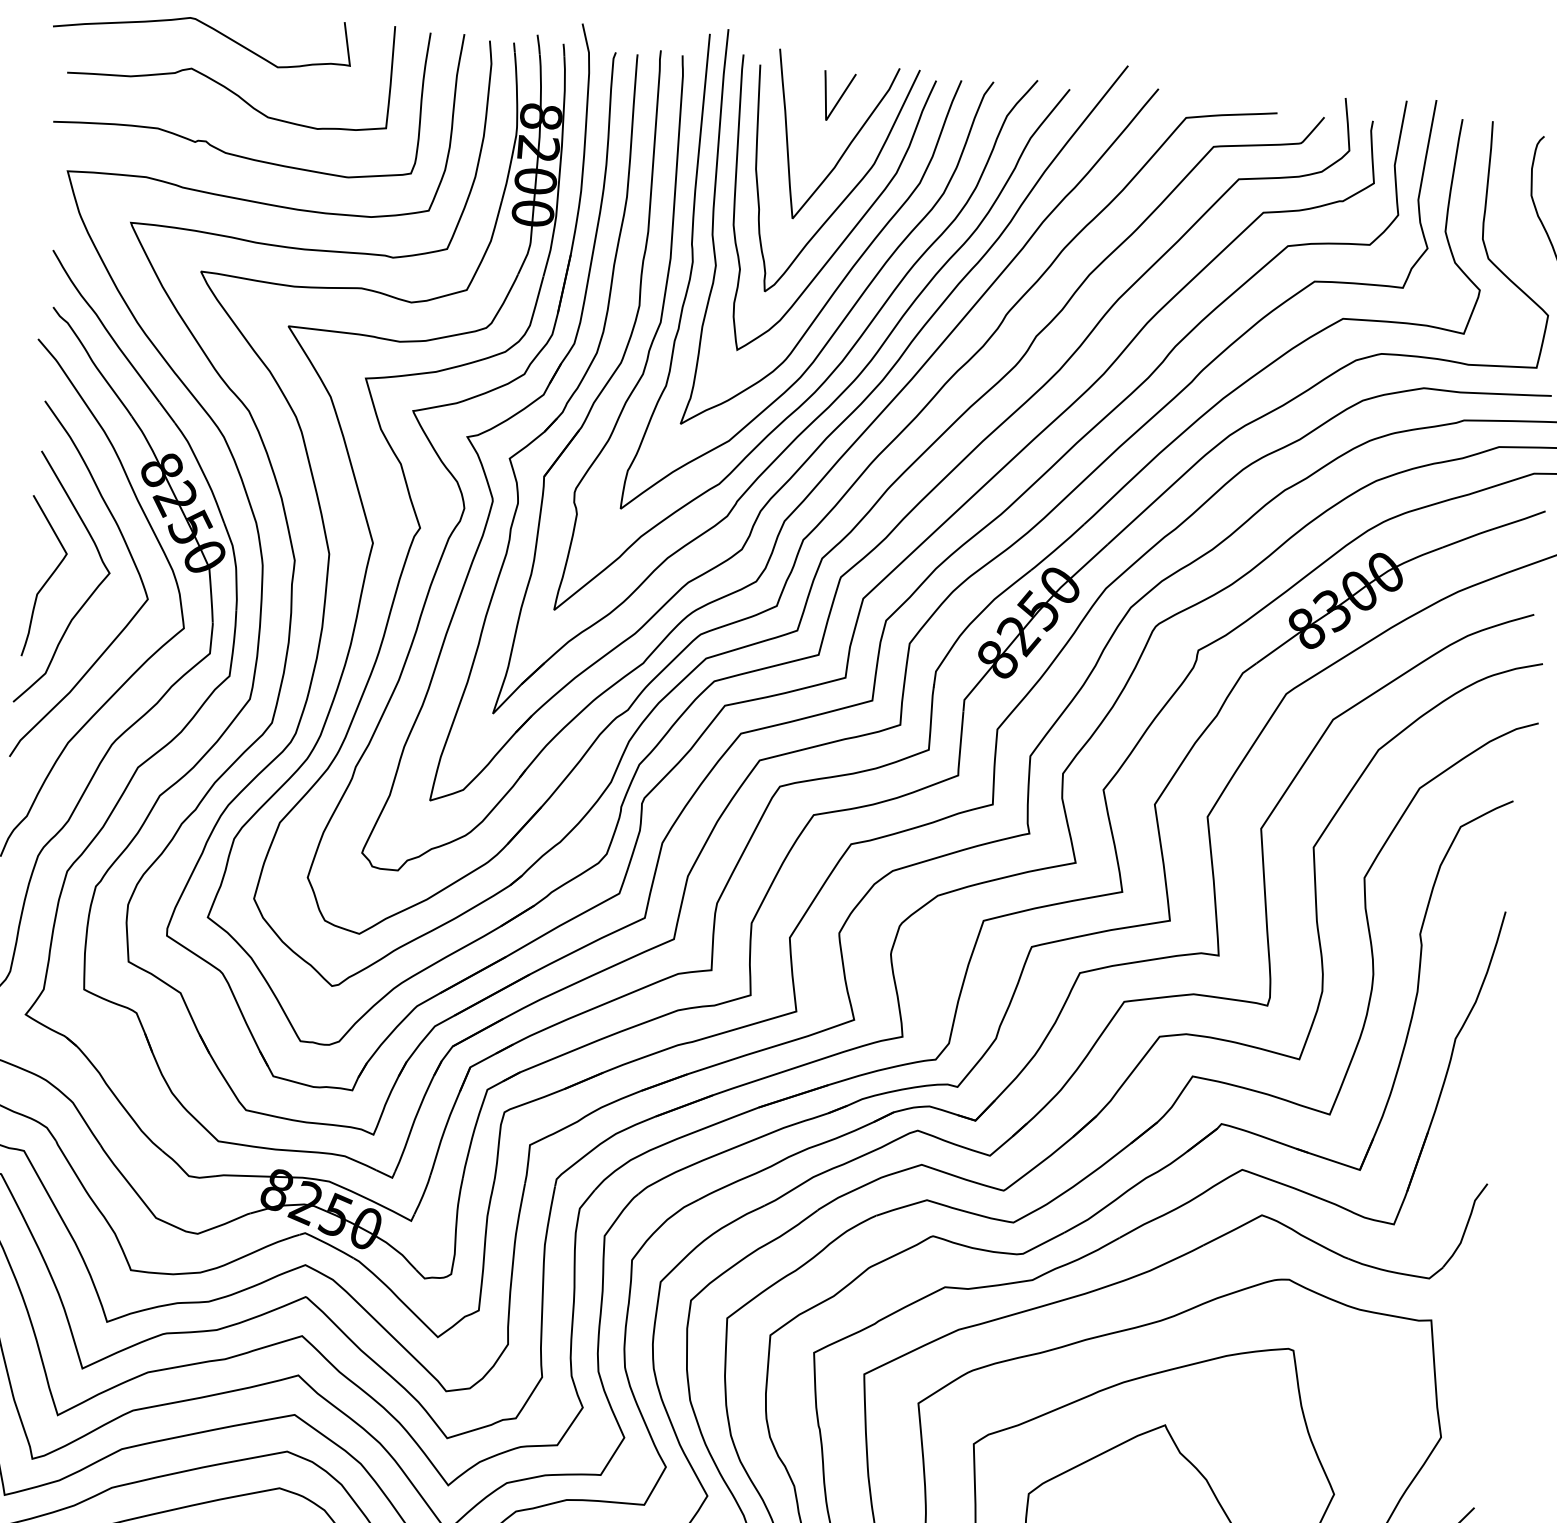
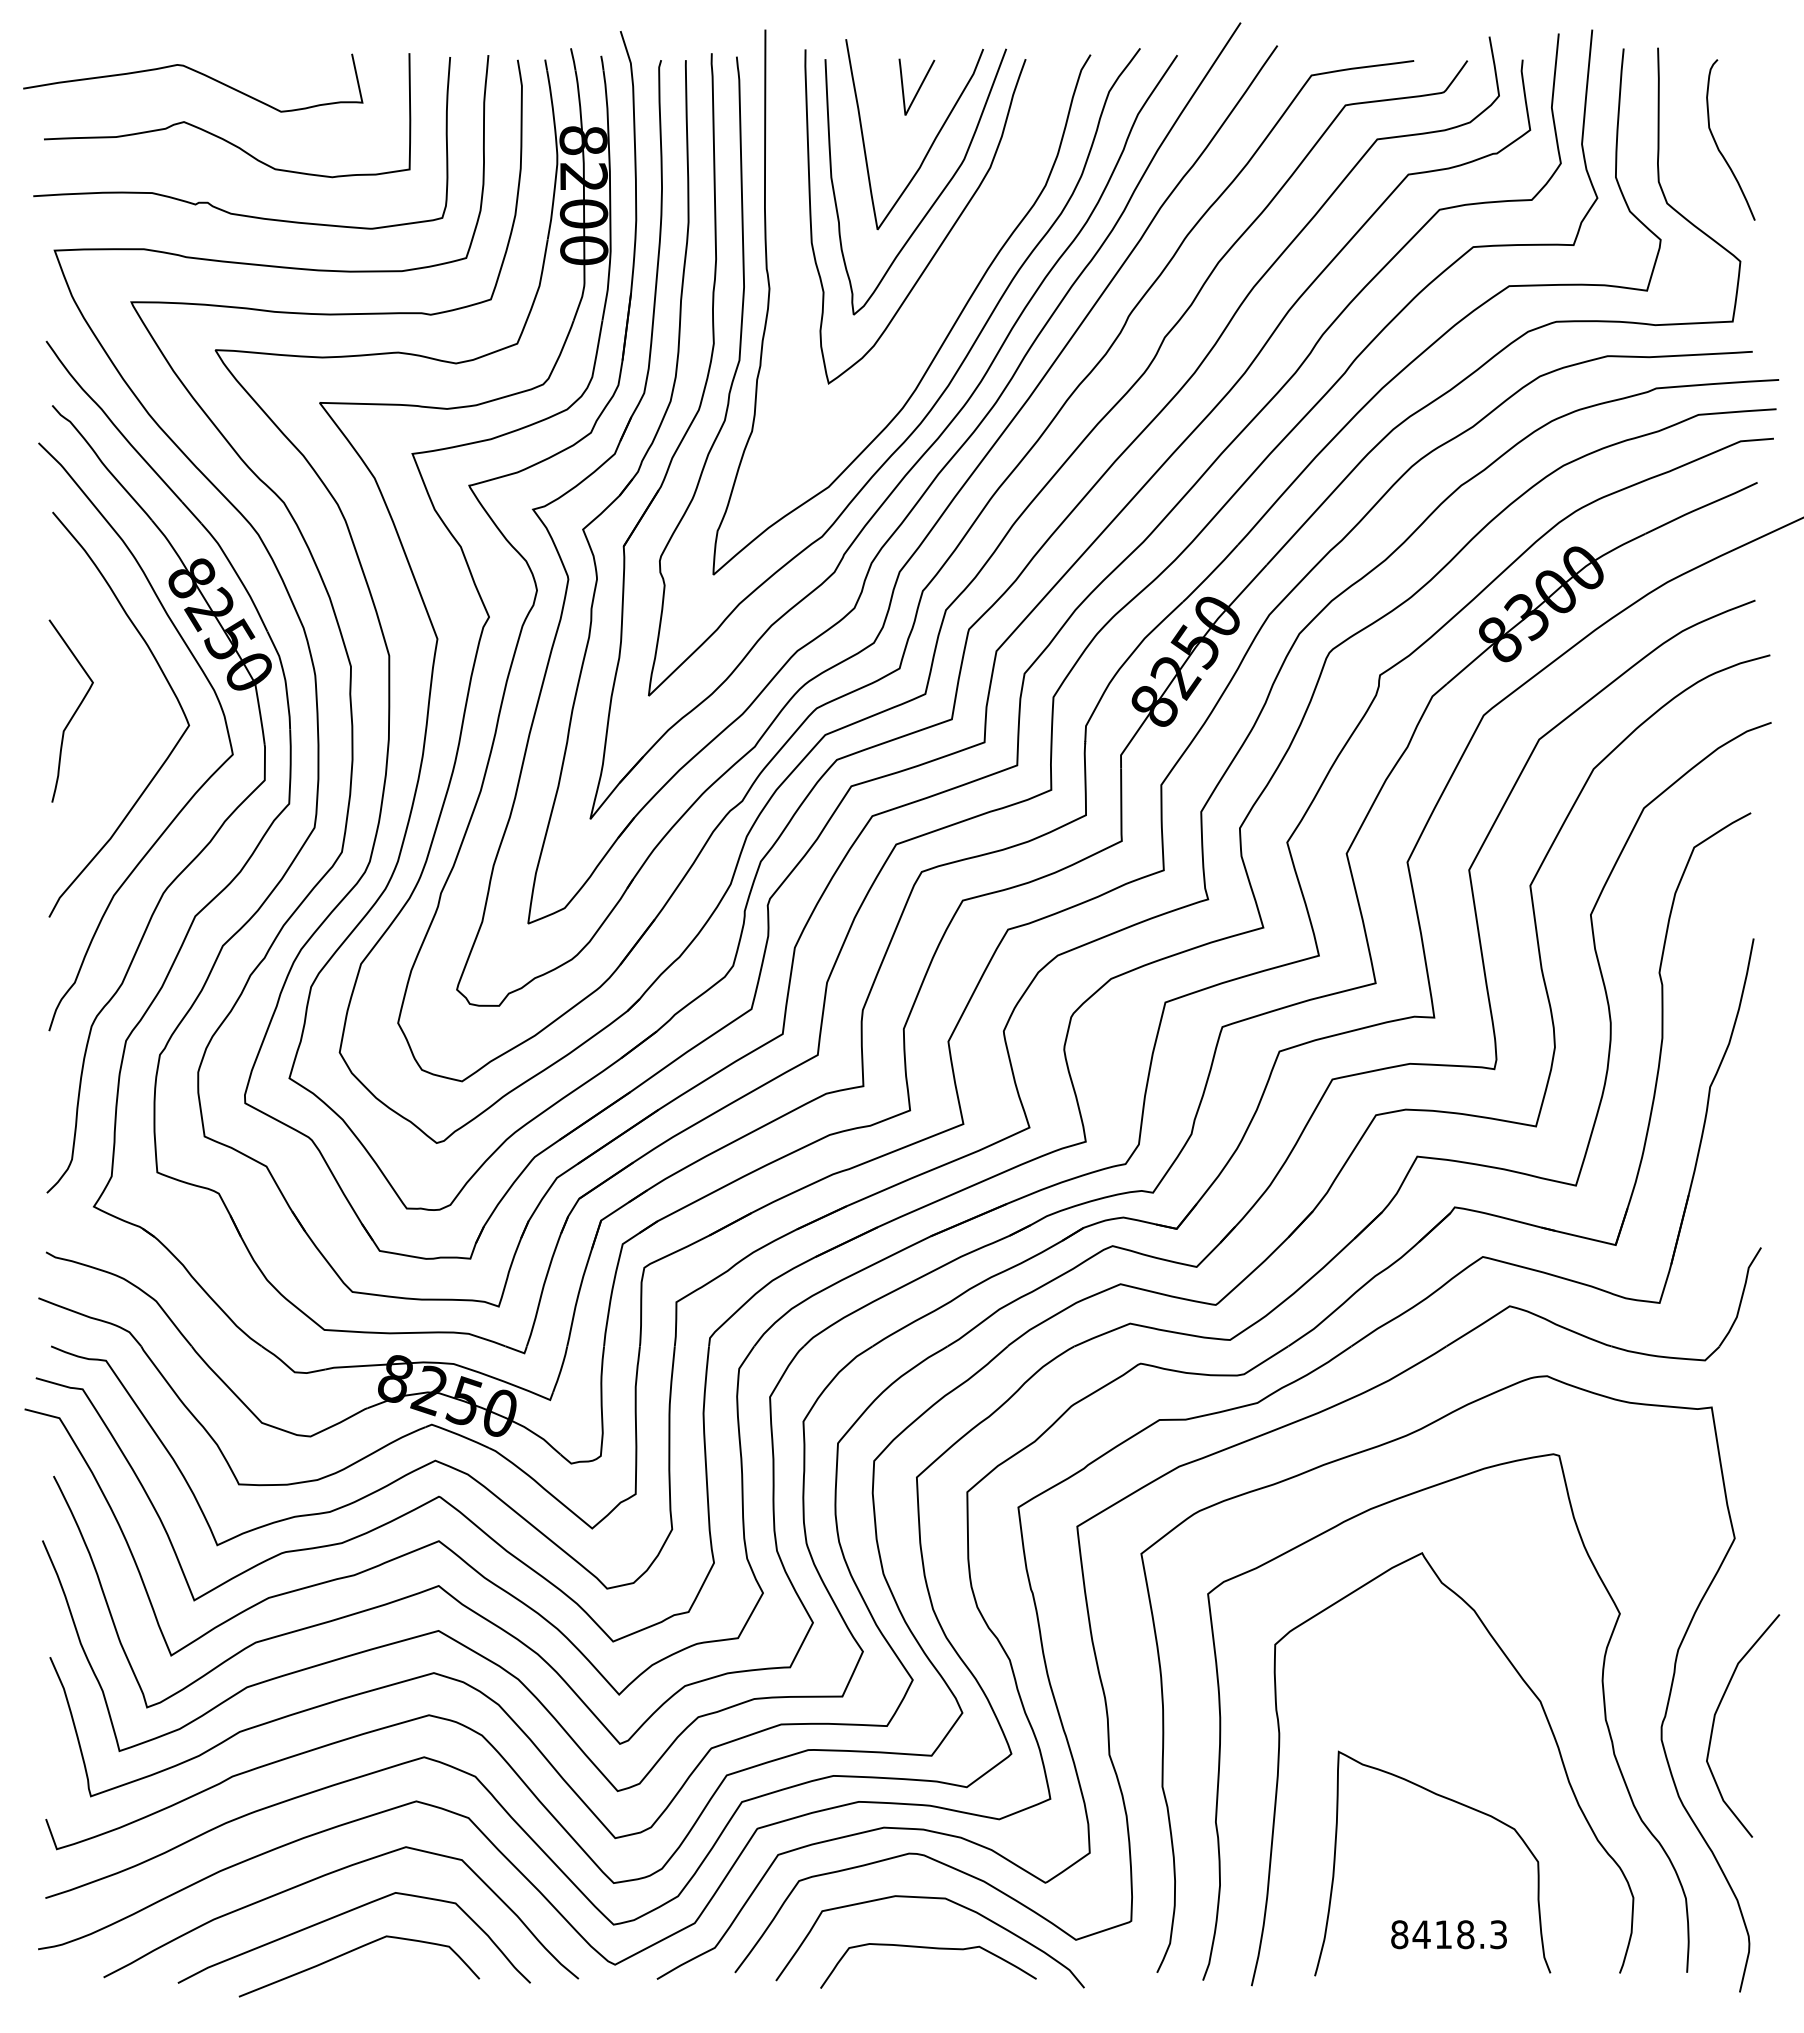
curve: (855, 261) -> (953, 271), removed
curve: (90, 594) -> (123, 726), removed

